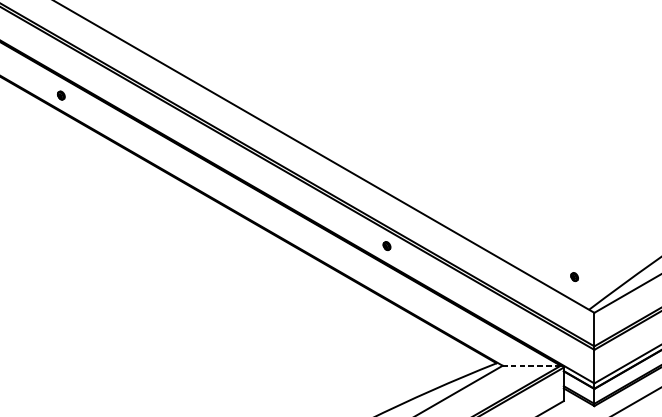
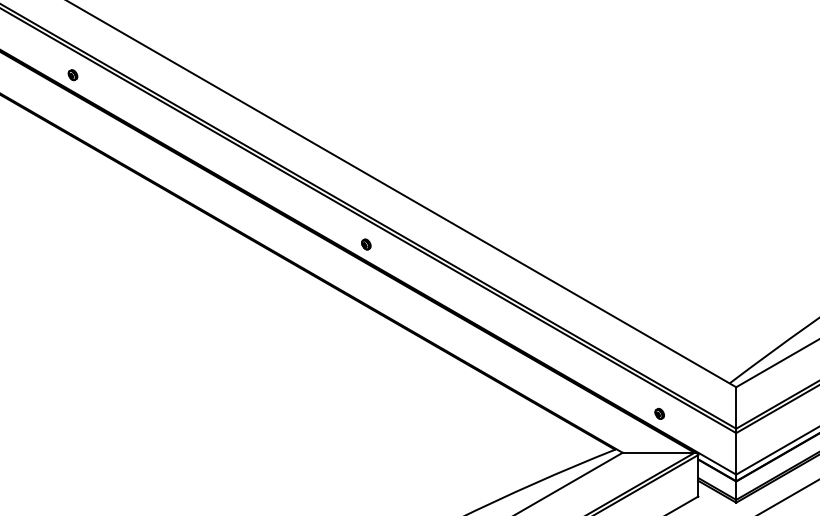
part: (60, 95) -> (72, 75), moved
part: (387, 246) -> (366, 244), moved
part: (574, 276) -> (659, 413), moved
line: (531, 365) -> (658, 452), dashed -> solid

